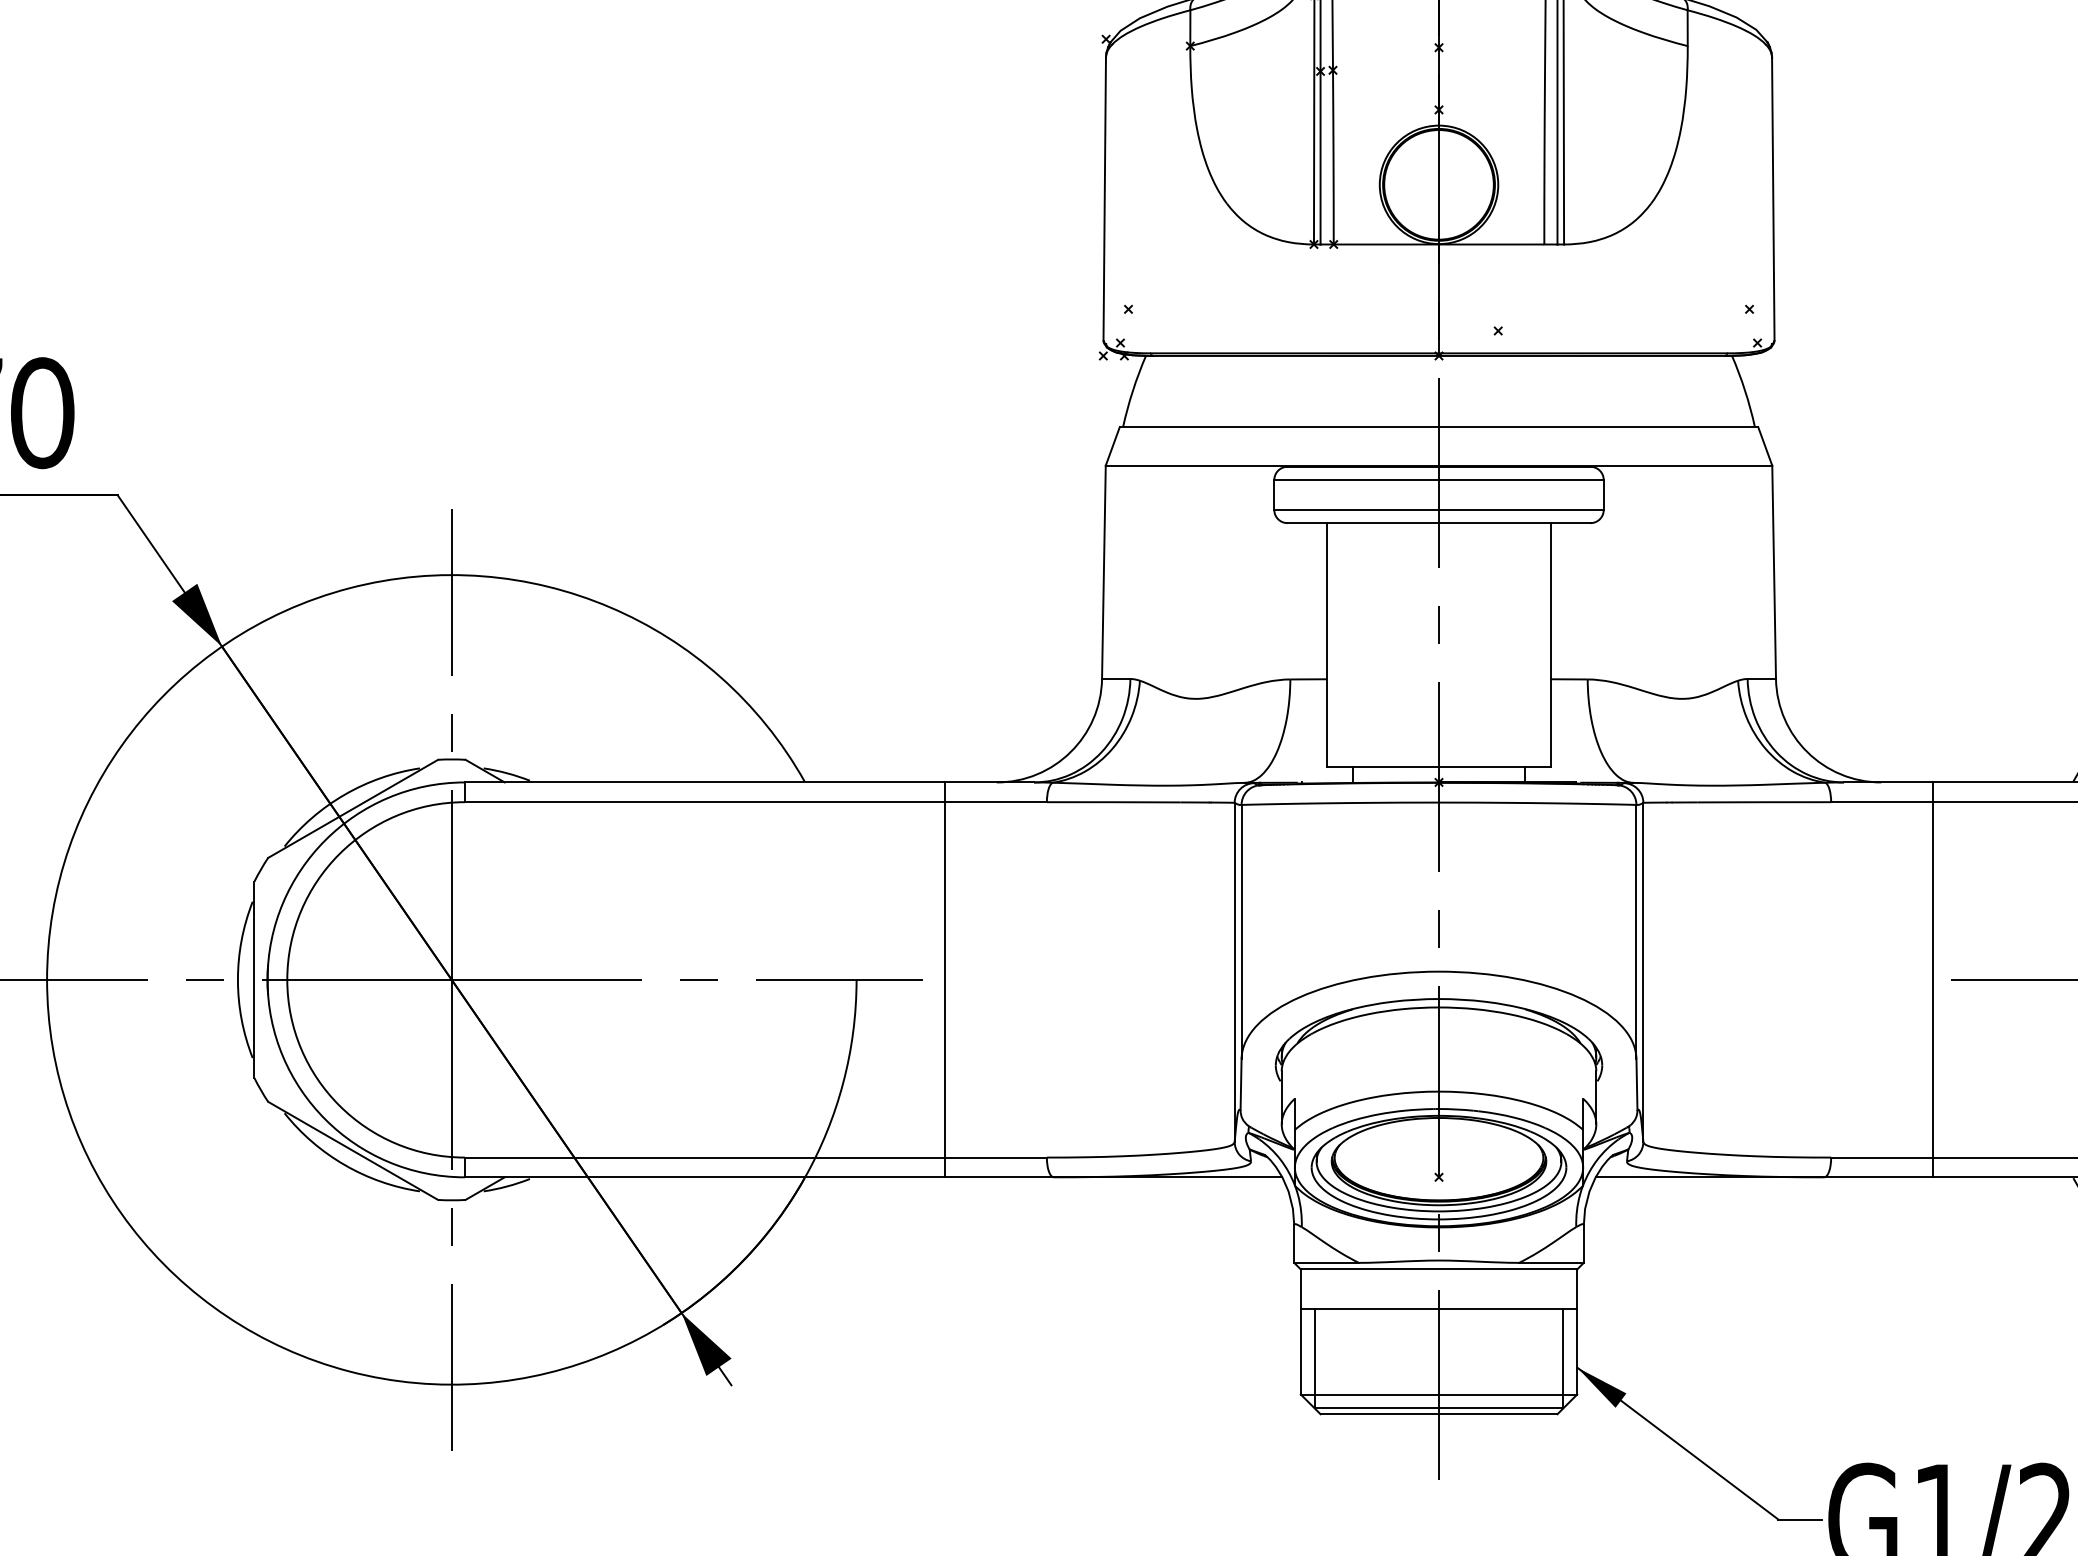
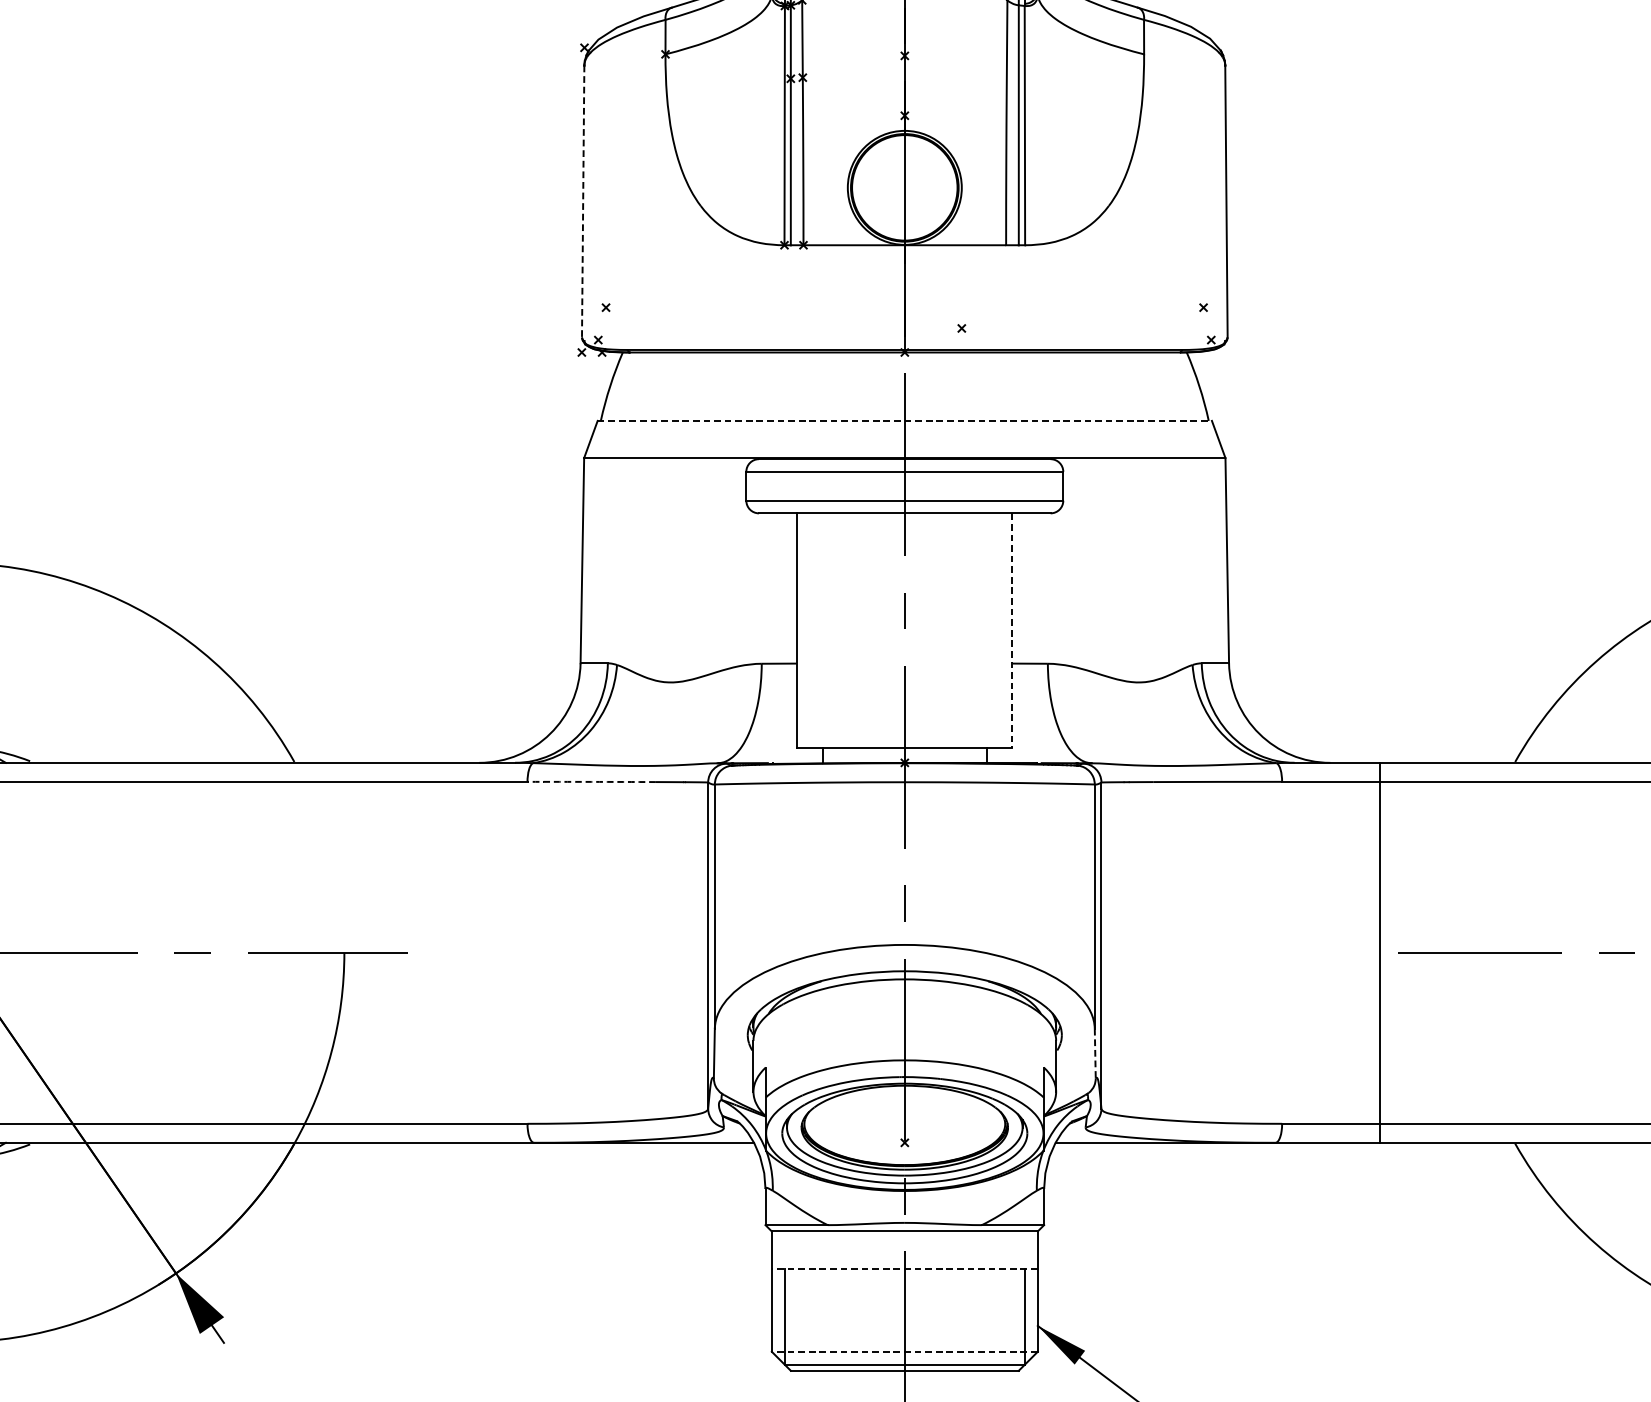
line: (1104, 199) -> (582, 201), solid -> dashed
line: (1439, 427) -> (905, 421), solid -> dashed
line: (1550, 644) -> (1012, 630), solid -> dashed
arc: (1113, 802) -> (591, 782), solid -> dashed
line: (945, 979) -> (429, 952), removed
line: (1636, 1084) -> (1094, 1053), solid -> dashed
line: (1438, 1308) -> (904, 1269), solid -> dashed
line: (1438, 1394) -> (904, 1351), solid -> dashed

